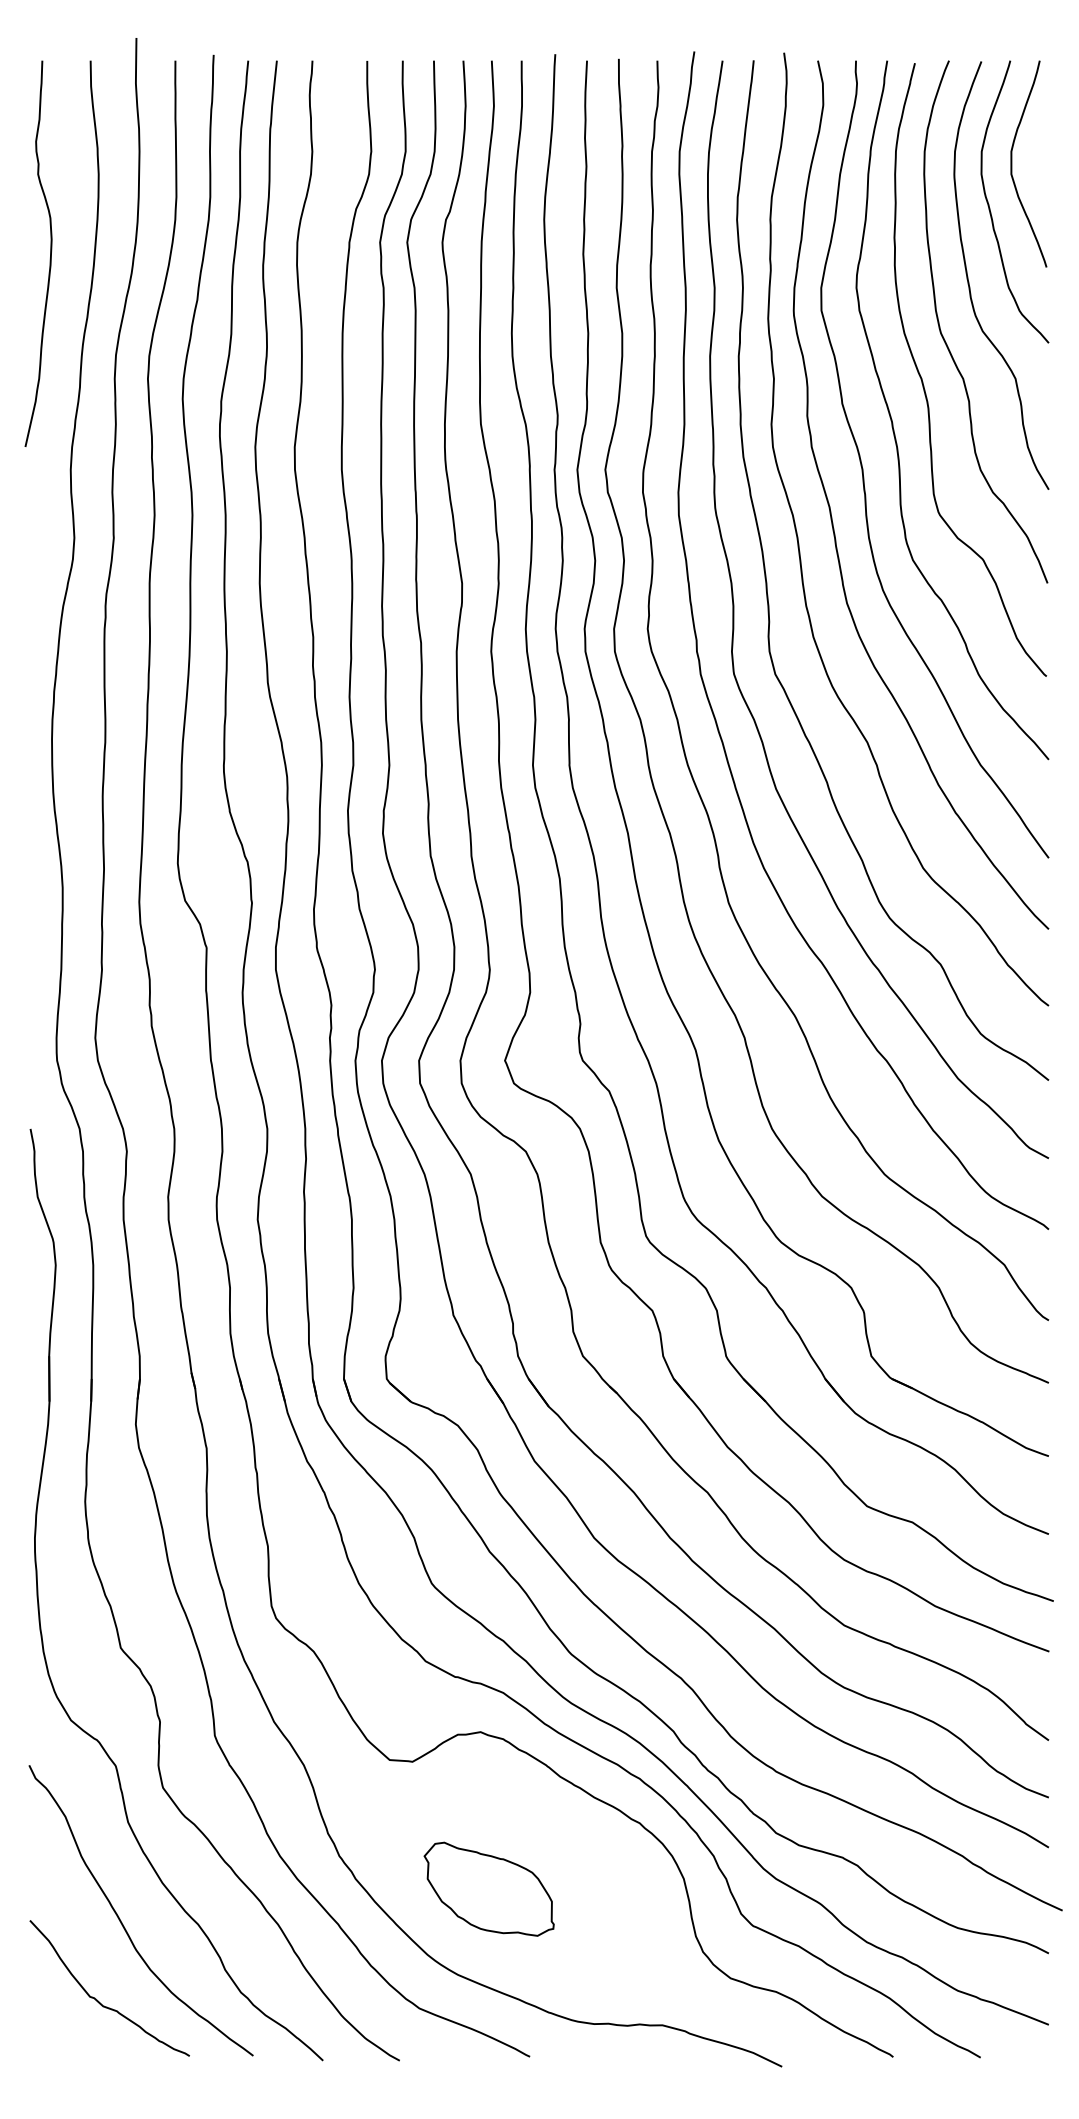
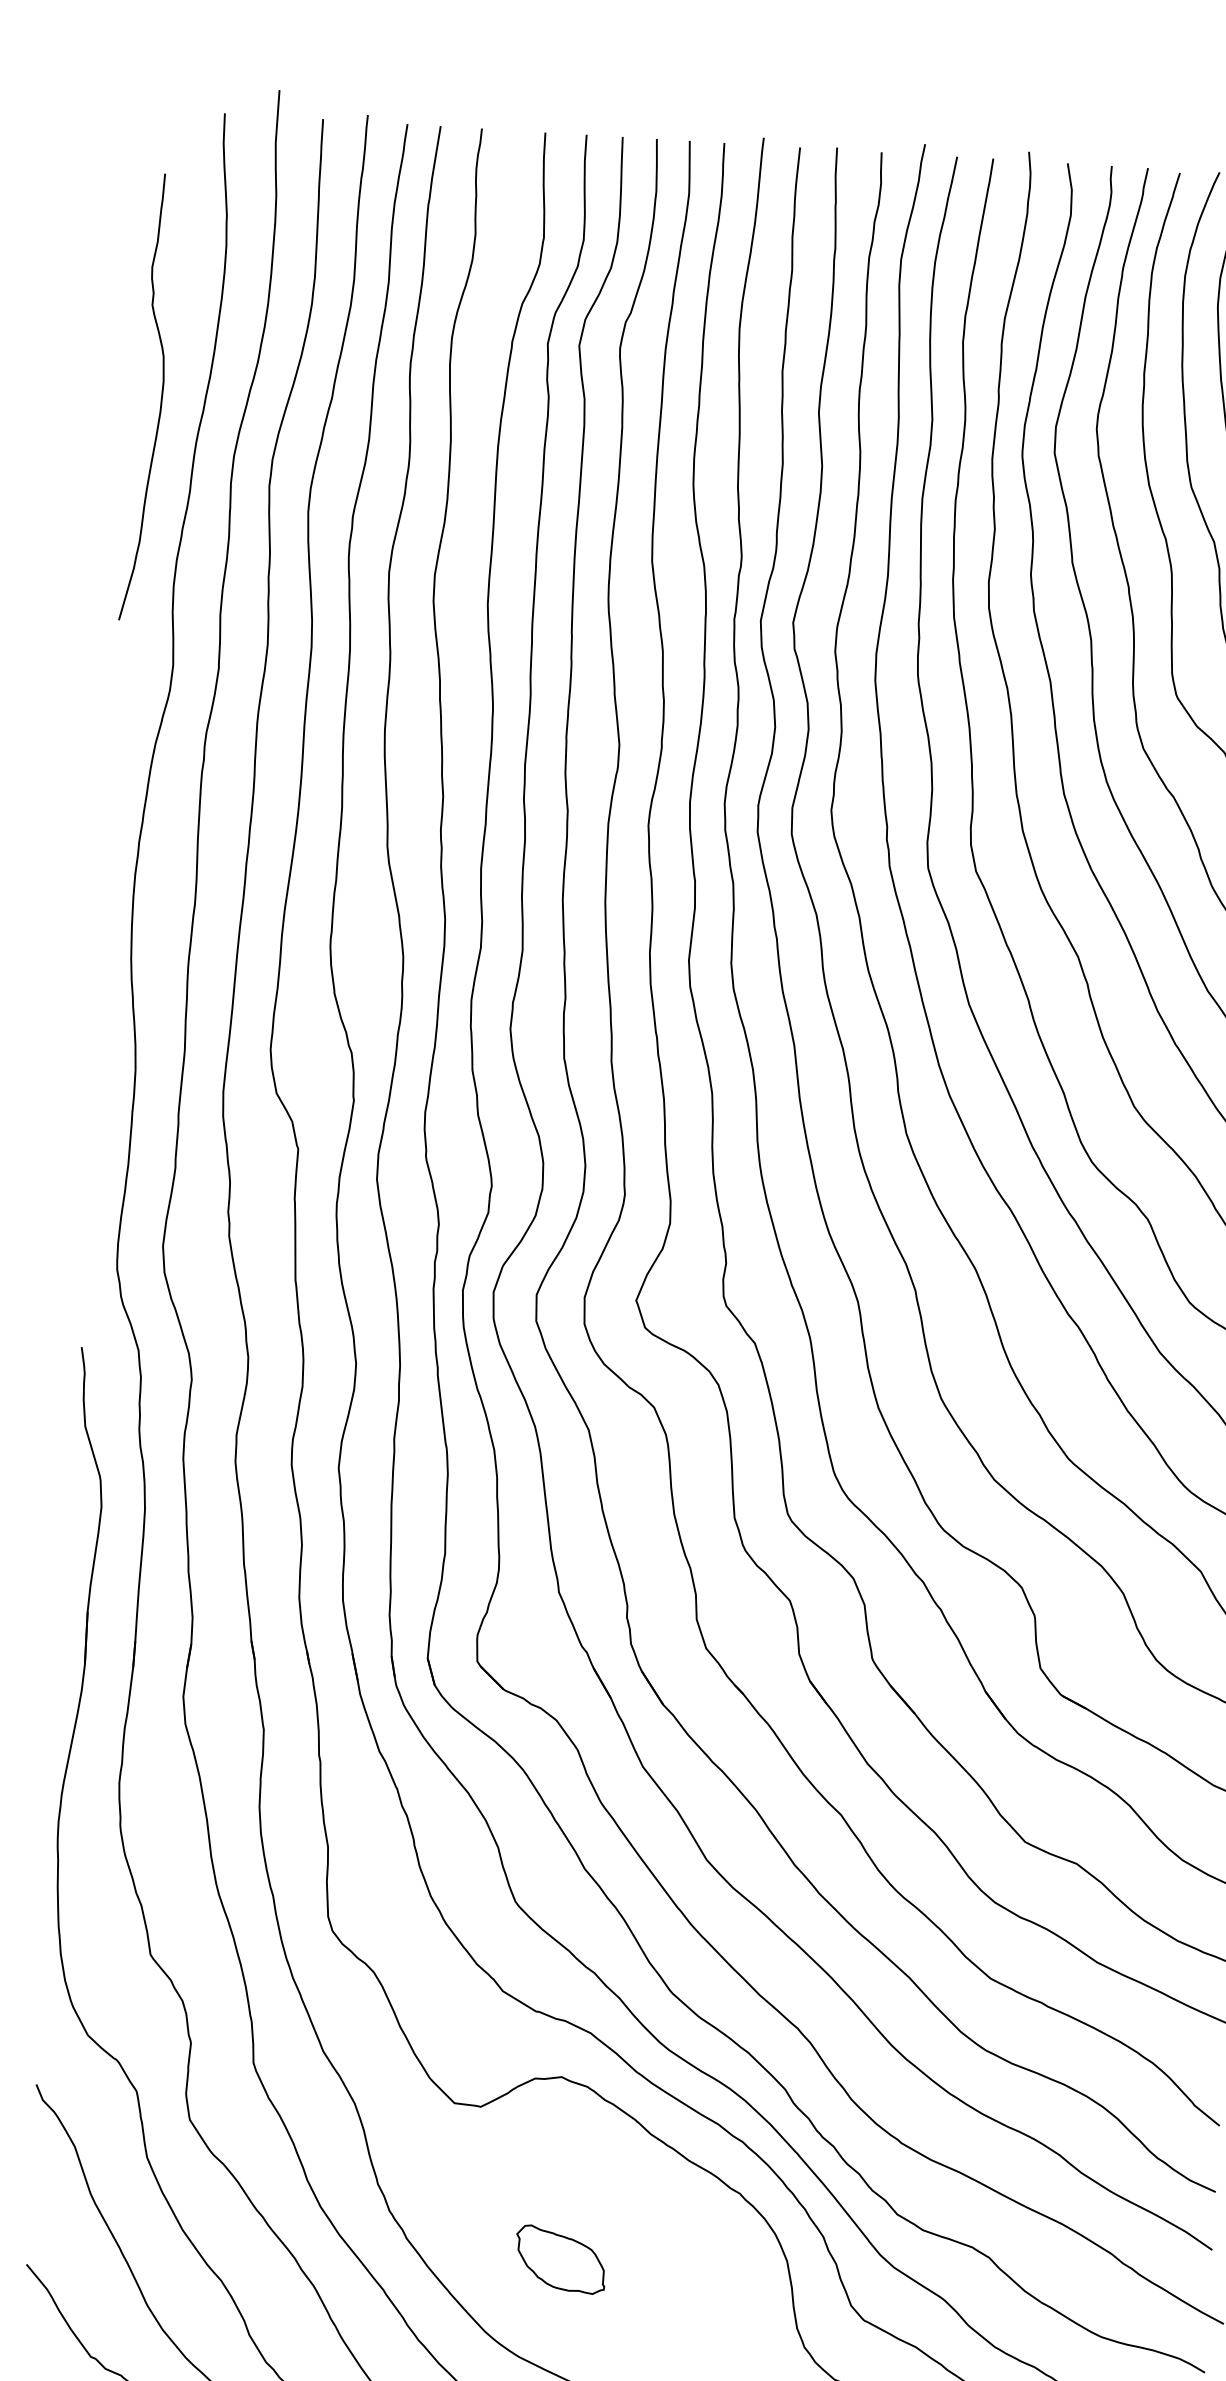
curve: (50, 253) -> (161, 397), moved
part: (488, 1888) -> (560, 2258), size x0.6

